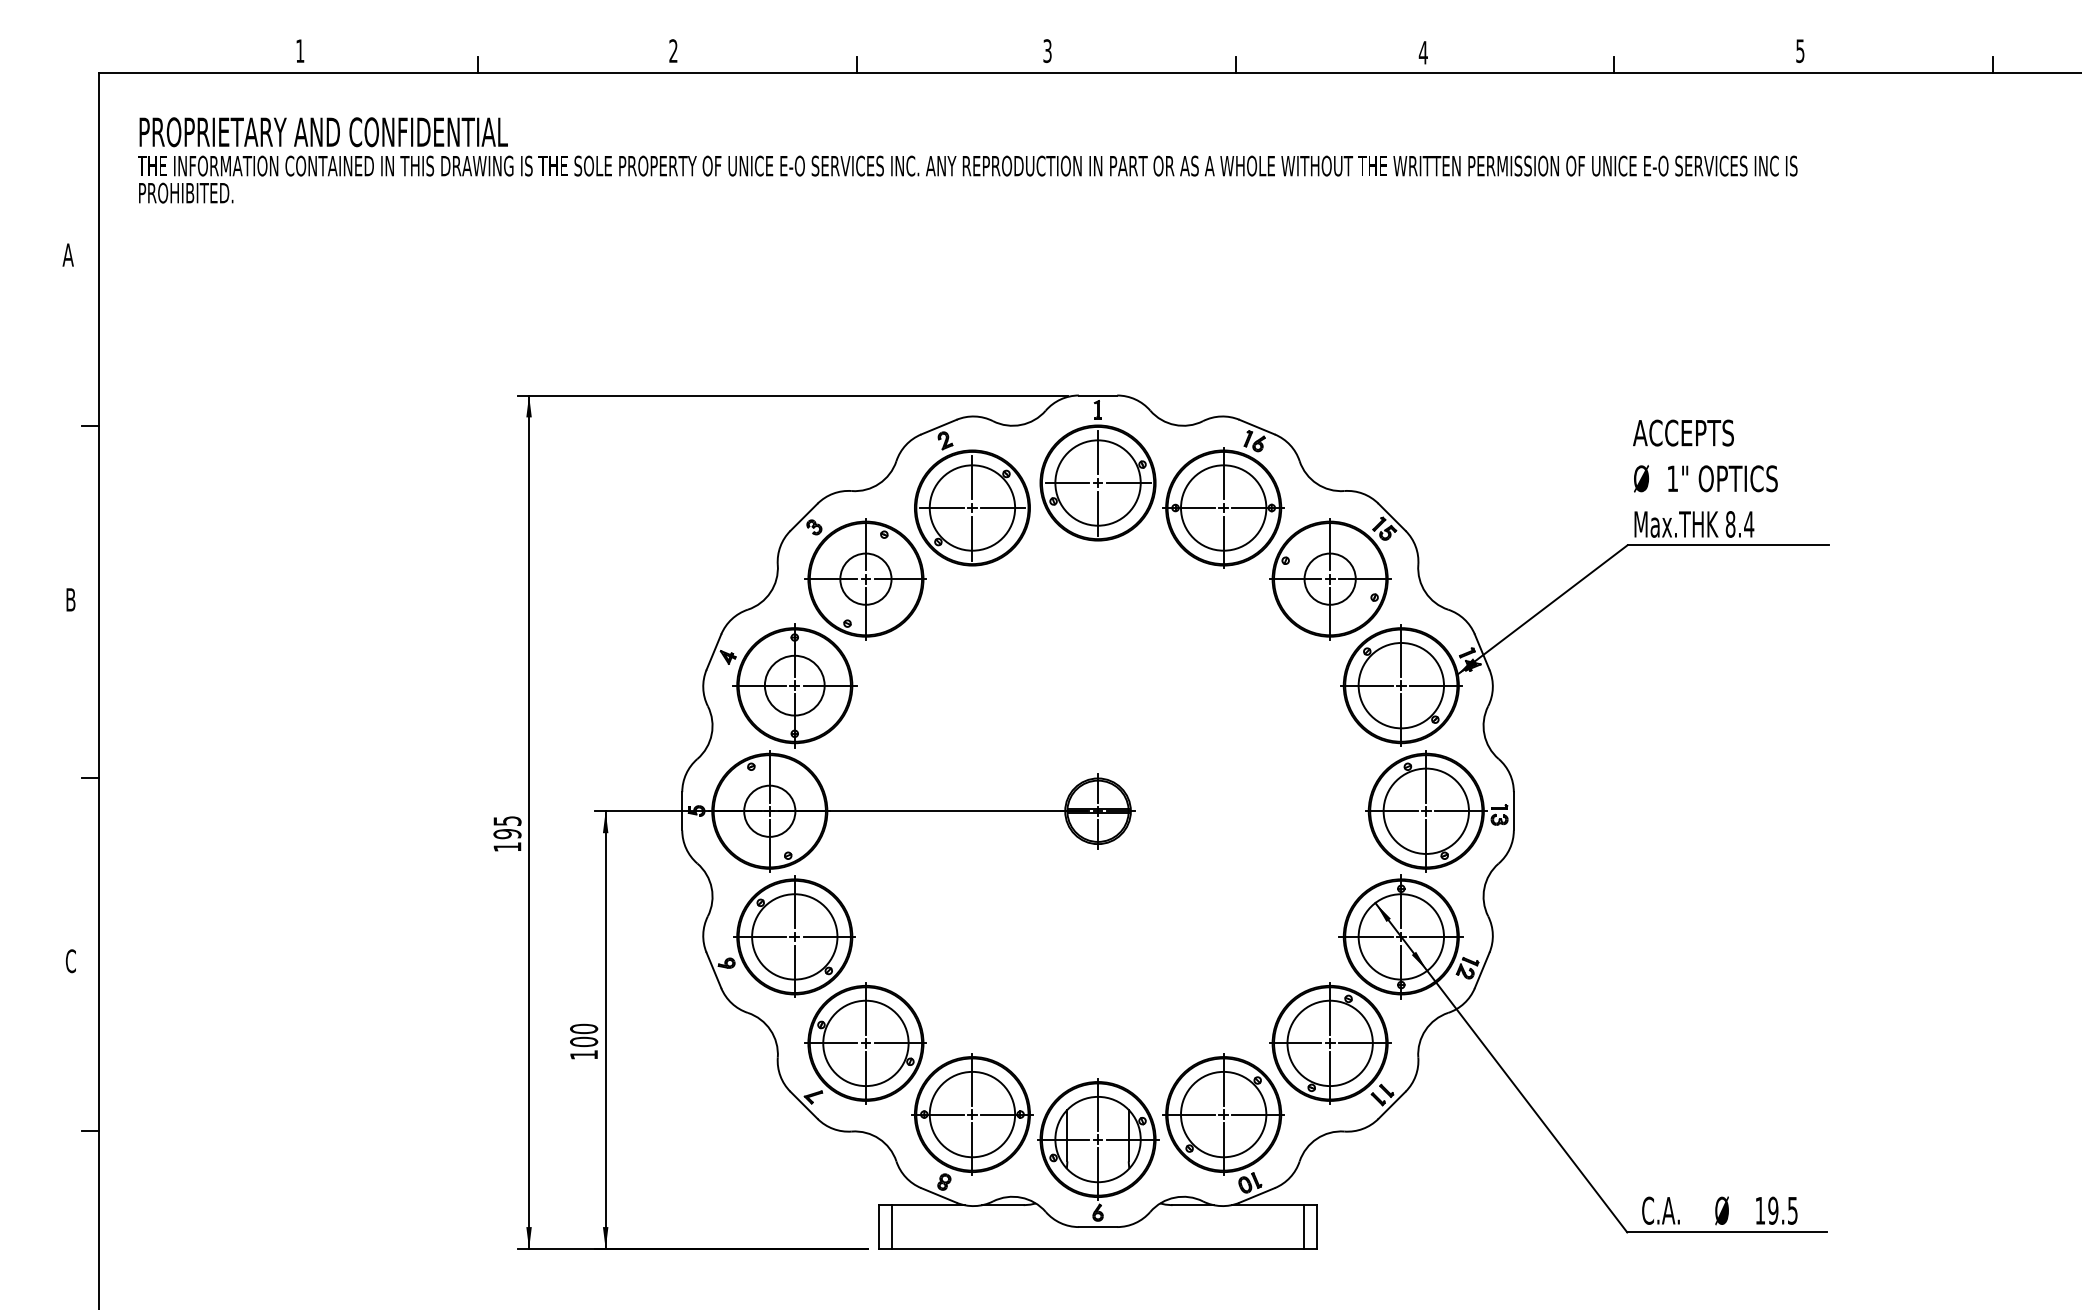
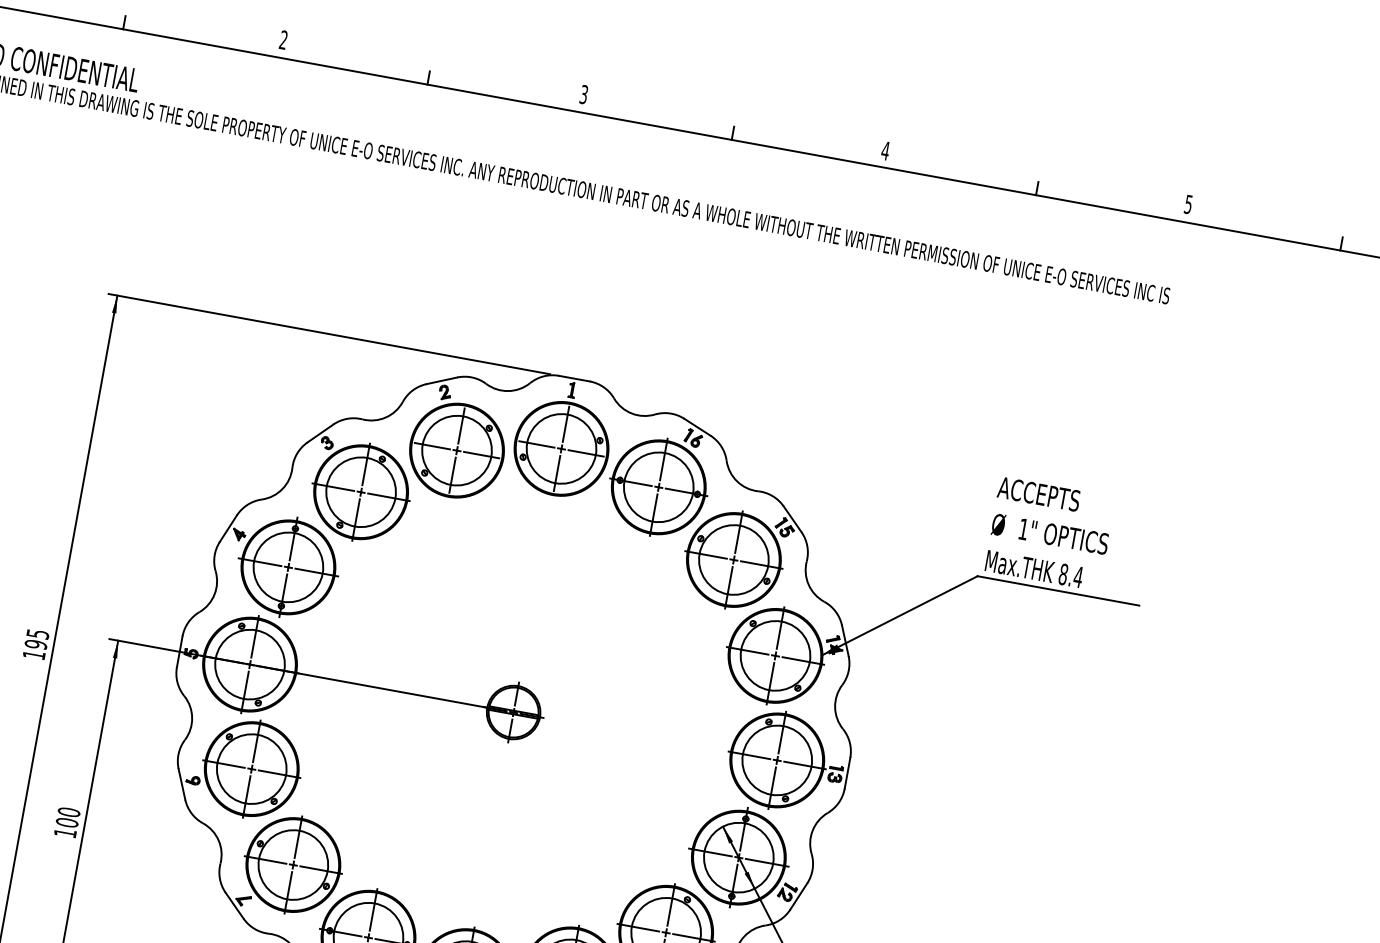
circle: (865, 578) -> (360, 491), size x1.67
circle: (1329, 578) -> (733, 559), size x1.67
circle: (794, 685) -> (288, 567), size x1.43
circle: (769, 810) -> (249, 663), size x1.67

